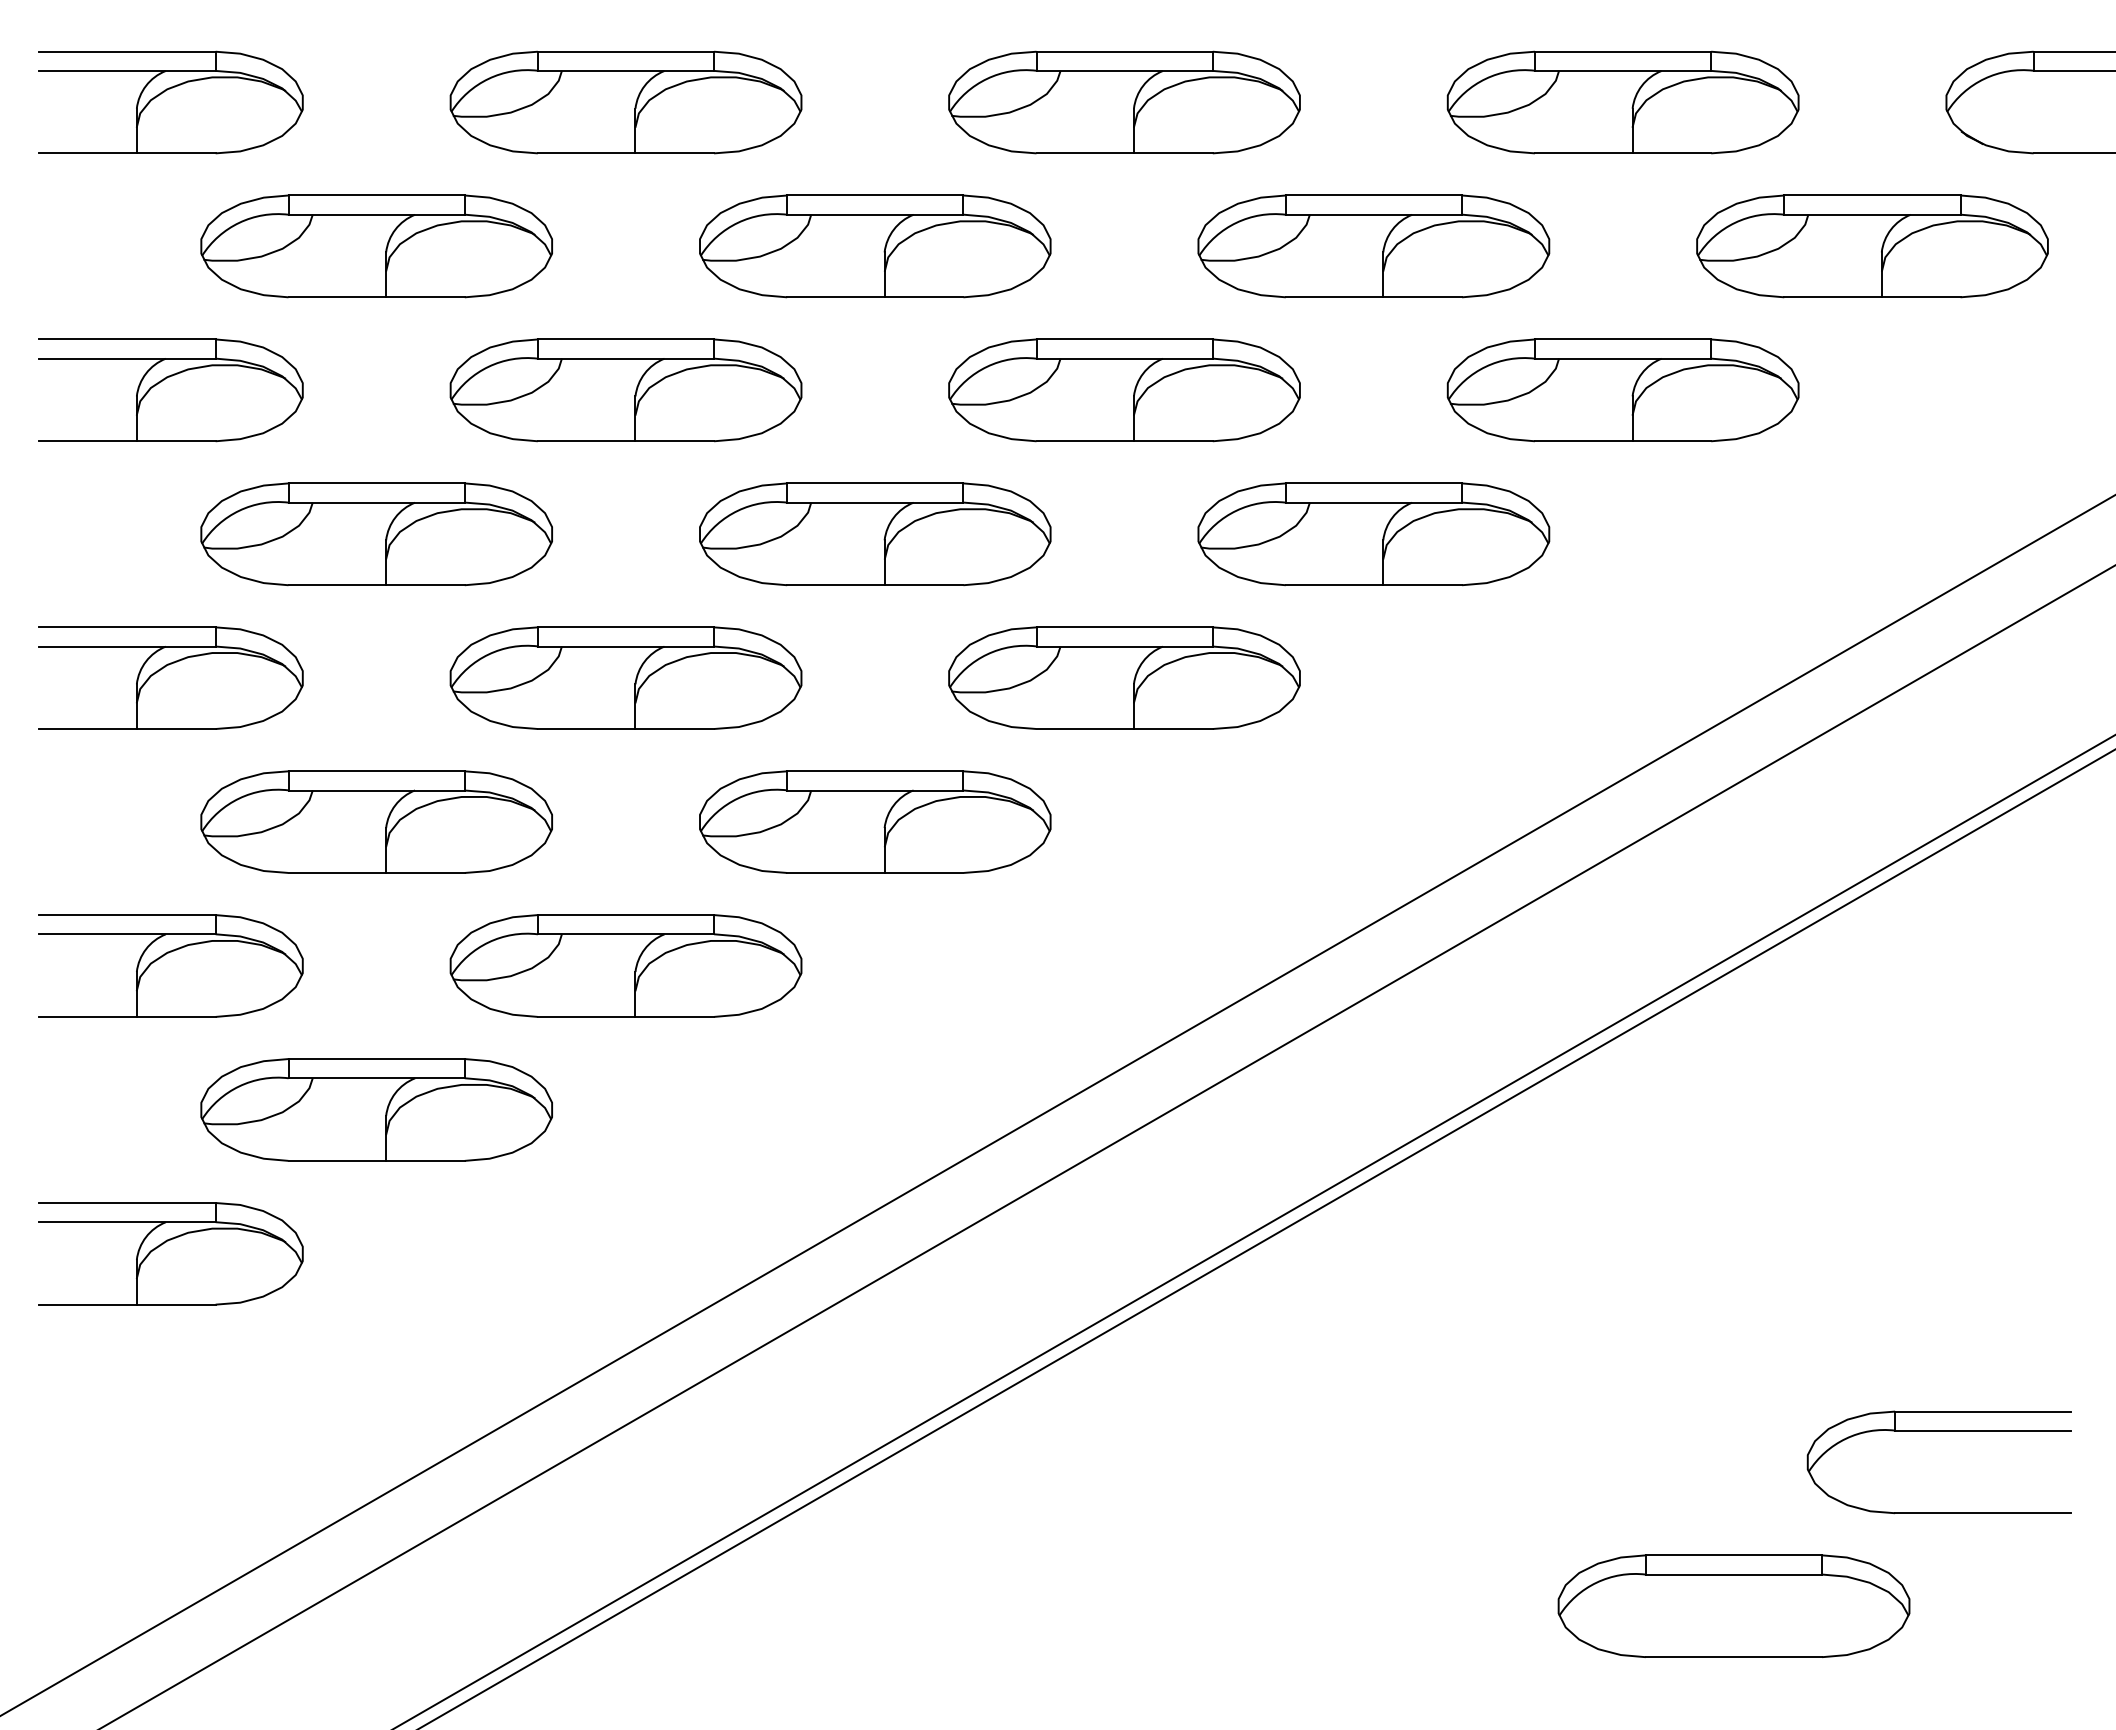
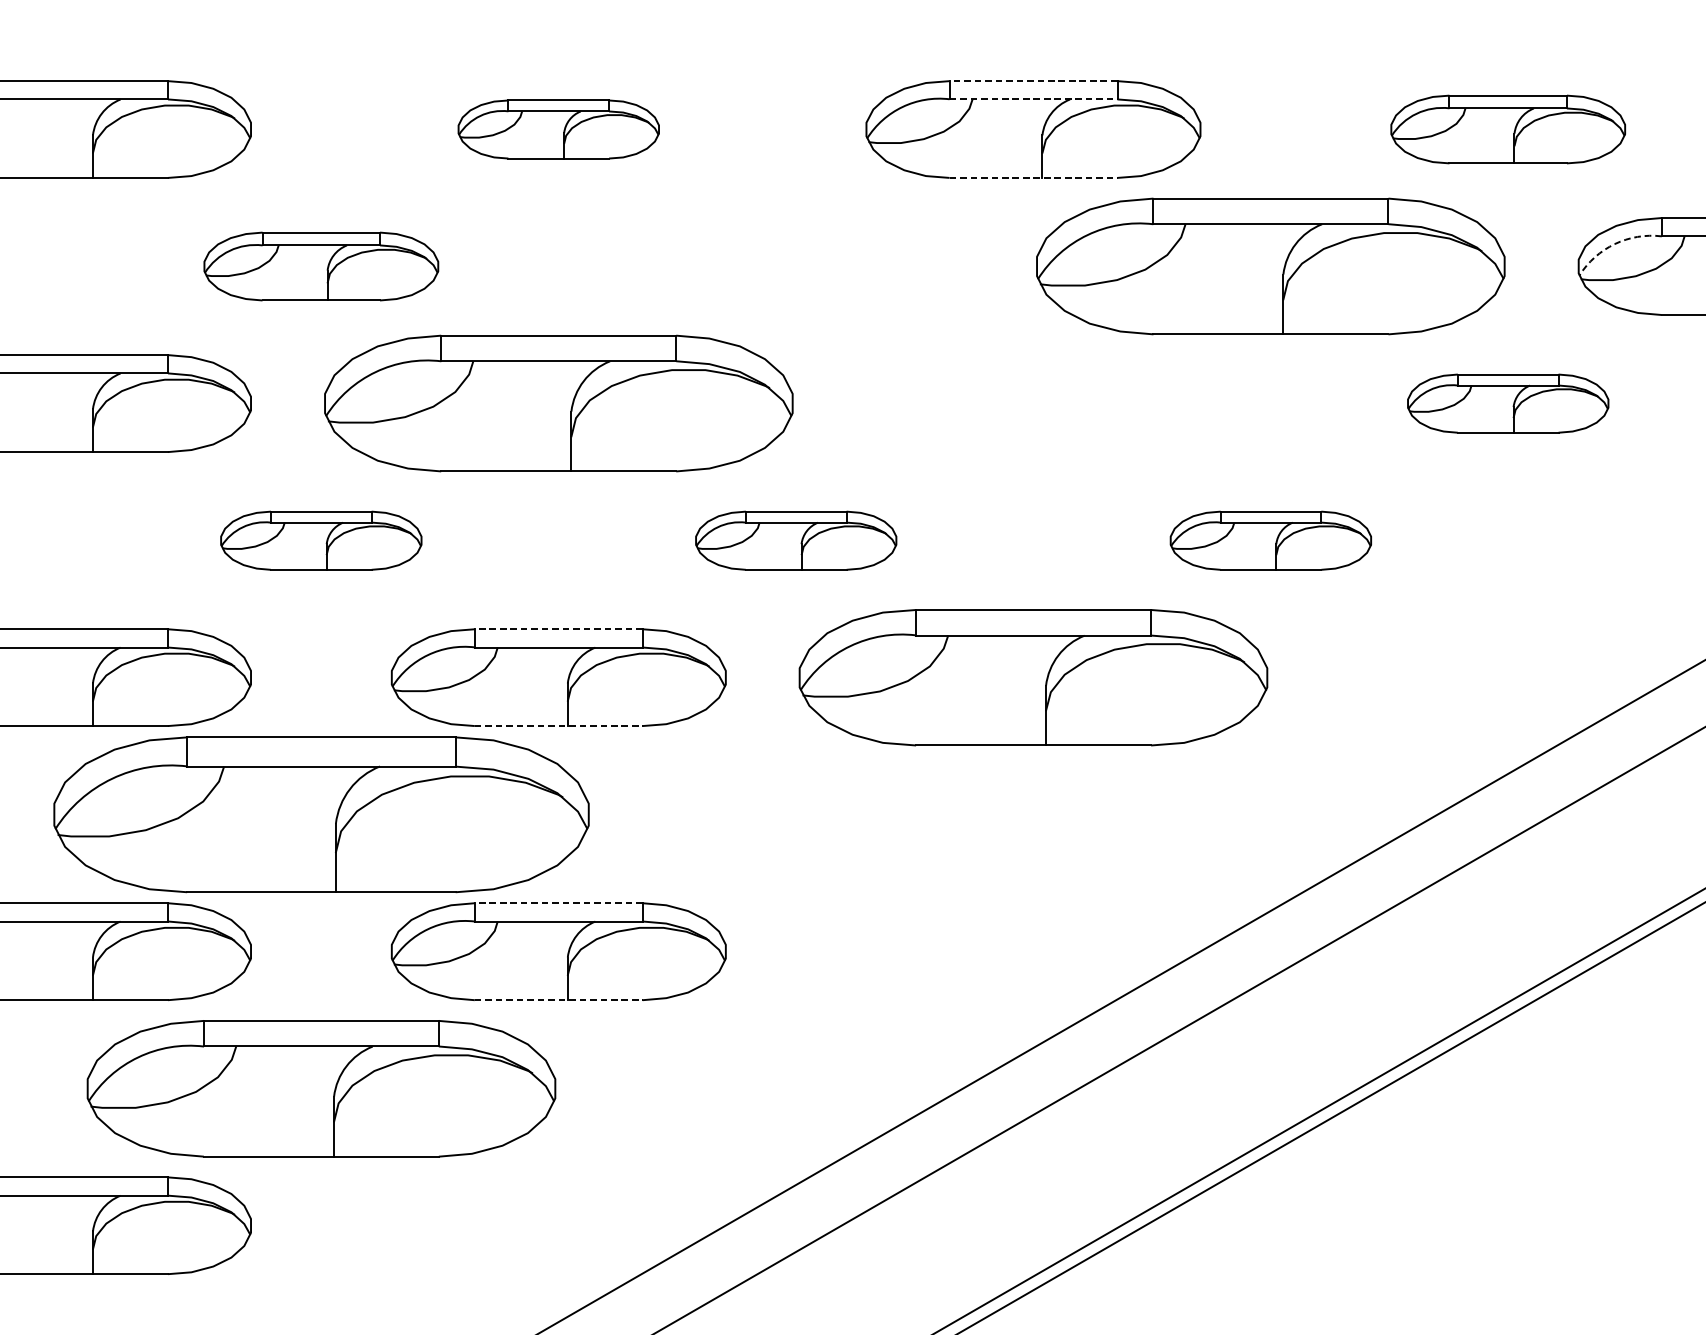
line: (1124, 51) -> (1033, 80), solid -> dashed
line: (1125, 70) -> (1034, 99), solid -> dashed
part: (625, 102) -> (558, 129), size x0.6
part: (1622, 102) -> (1507, 129), size x0.7
line: (1125, 153) -> (1034, 178), solid -> dashed
arc: (1735, 222) -> (1615, 243), solid -> dashed
part: (376, 246) -> (321, 266), size x0.7
part: (875, 246) -> (796, 266), removed
part: (1373, 246) -> (1270, 266), size x1.4
part: (625, 390) -> (558, 403), size x1.4
part: (1124, 390) -> (1033, 403), removed
part: (1622, 390) -> (1507, 403), size x0.6
part: (376, 534) -> (321, 540), size x0.6
part: (875, 534) -> (796, 540), size x0.6
part: (1373, 534) -> (1270, 540), size x0.6
line: (625, 627) -> (558, 629), solid -> dashed
part: (1124, 677) -> (1033, 677), size x1.4
line: (626, 729) -> (559, 726), solid -> dashed
part: (376, 821) -> (321, 814), size x1.6
part: (875, 821) -> (796, 814), removed
line: (625, 915) -> (558, 903), solid -> dashed
line: (626, 1016) -> (559, 999), solid -> dashed
part: (376, 1109) -> (321, 1088), size x1.4

